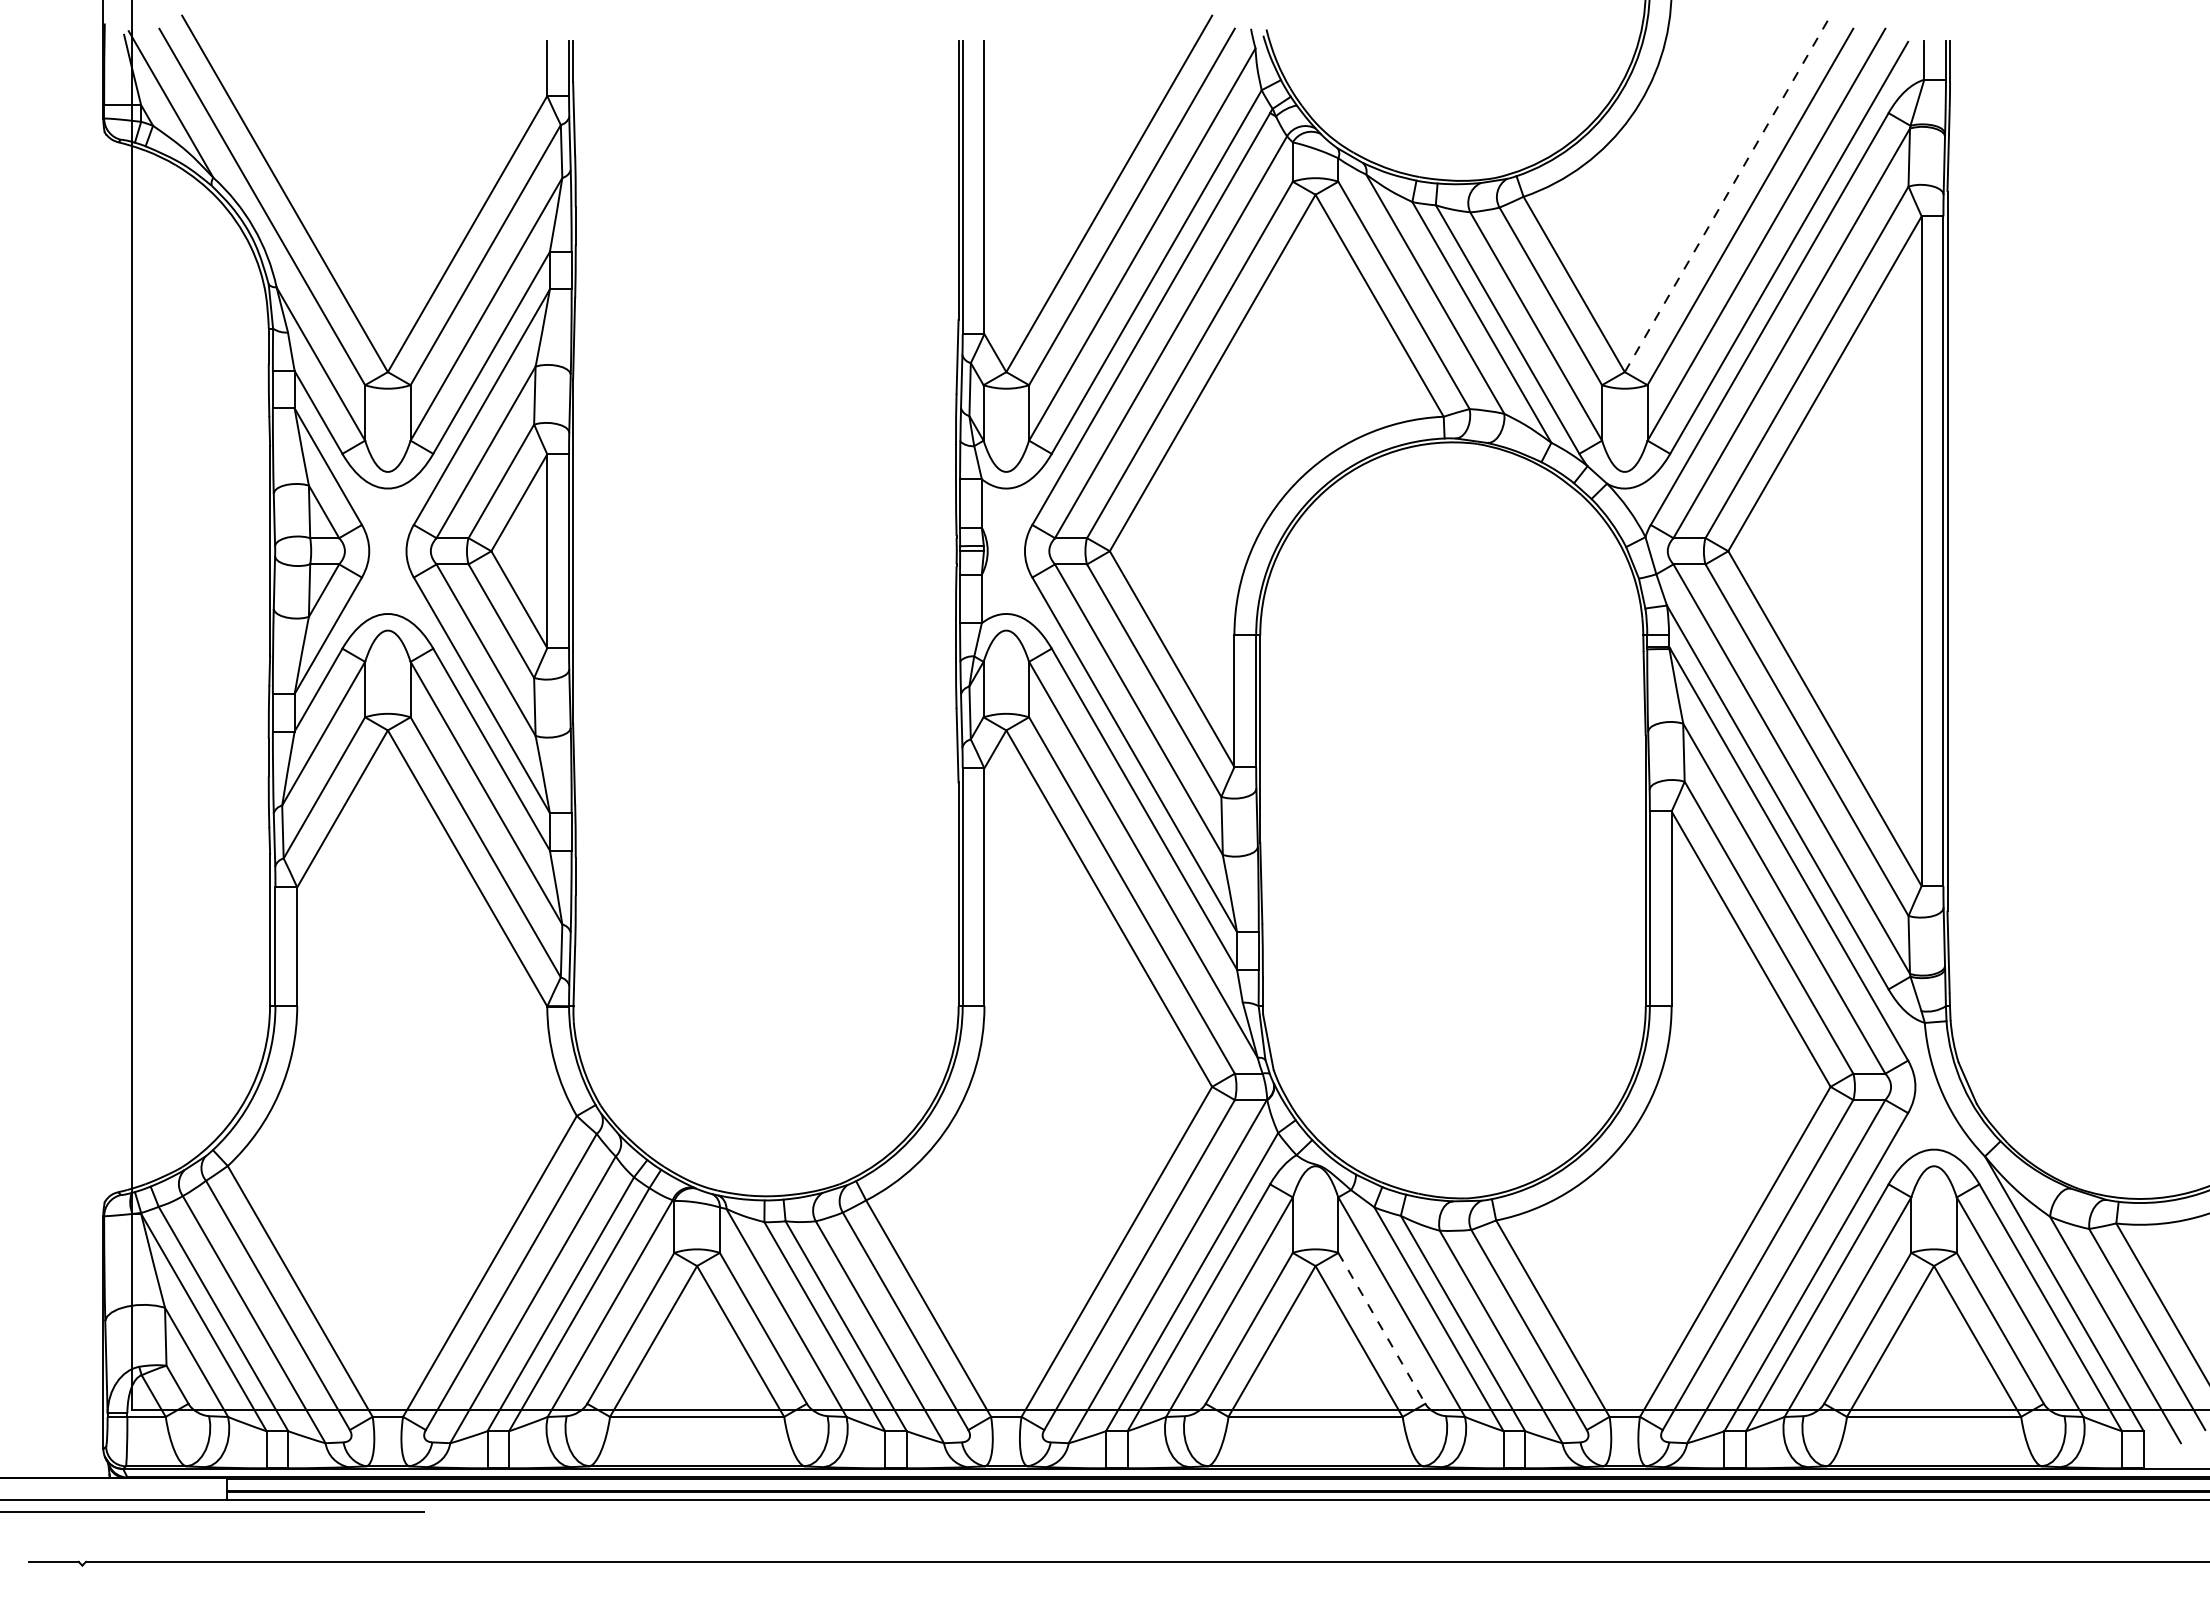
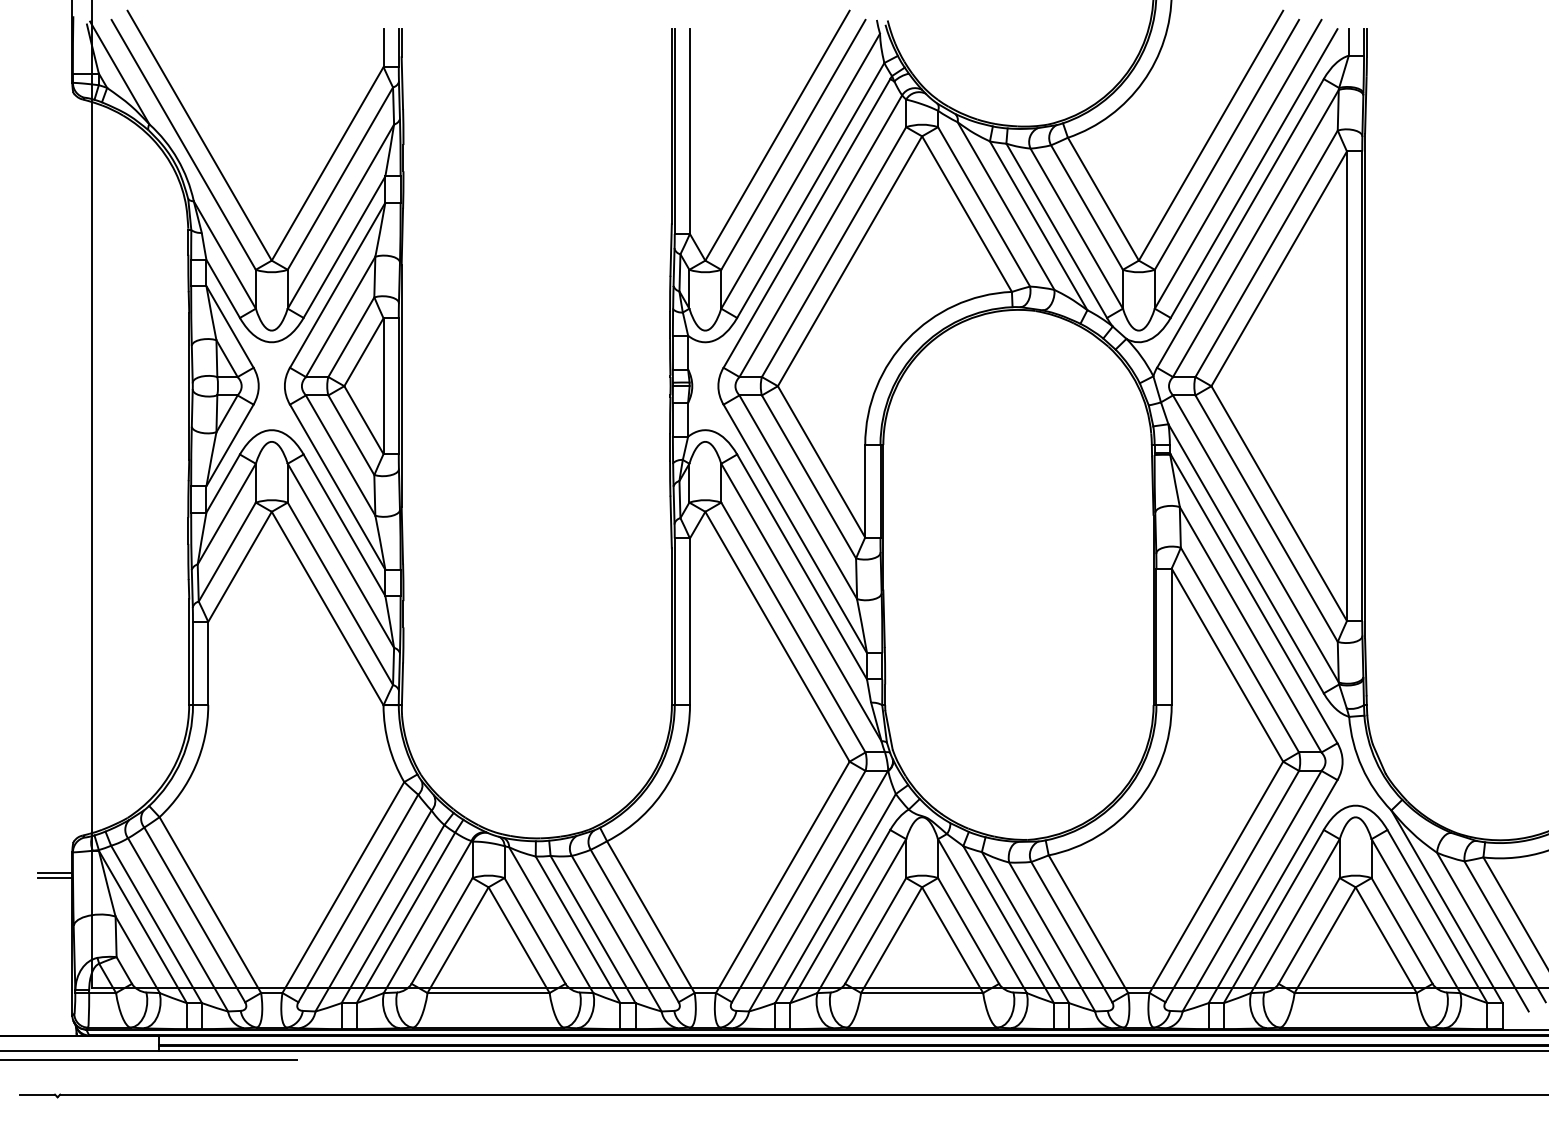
line: (1727, 193) -> (1210, 135), dashed -> solid
line: (78, 1246) -> (54, 873), added
line: (78, 1252) -> (54, 877), added
line: (1382, 1328) -> (969, 931), dashed -> solid

